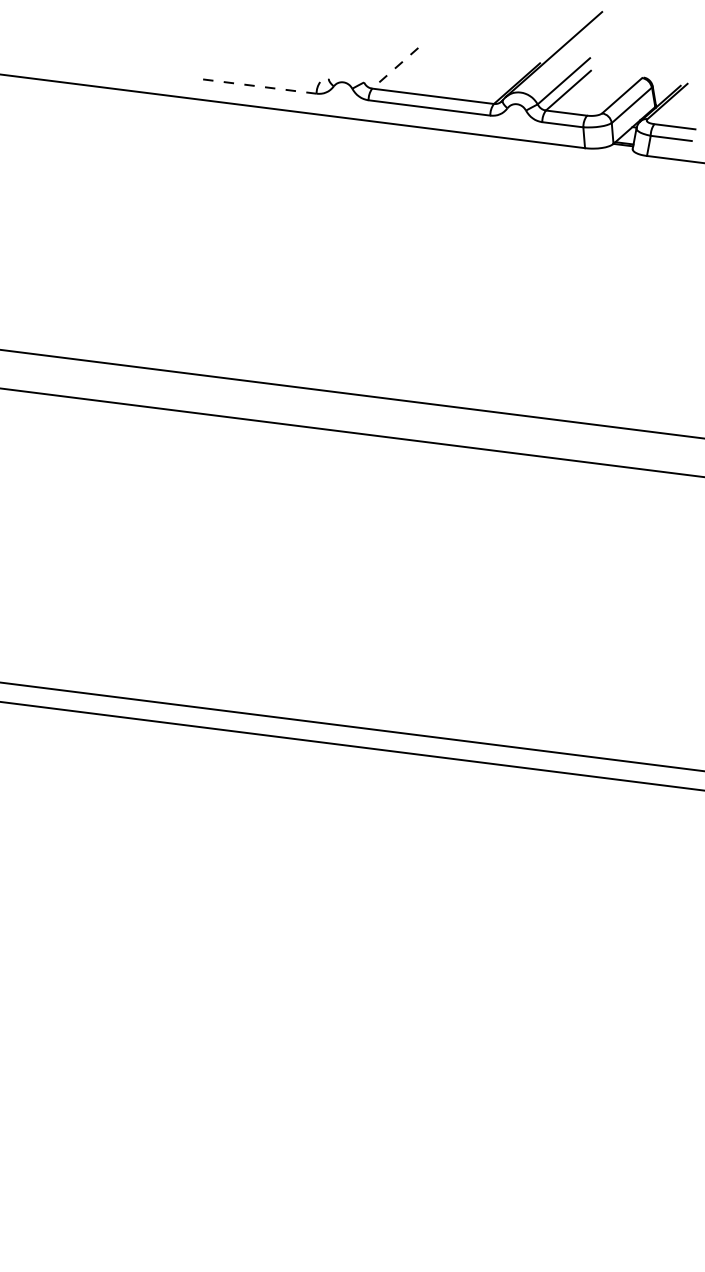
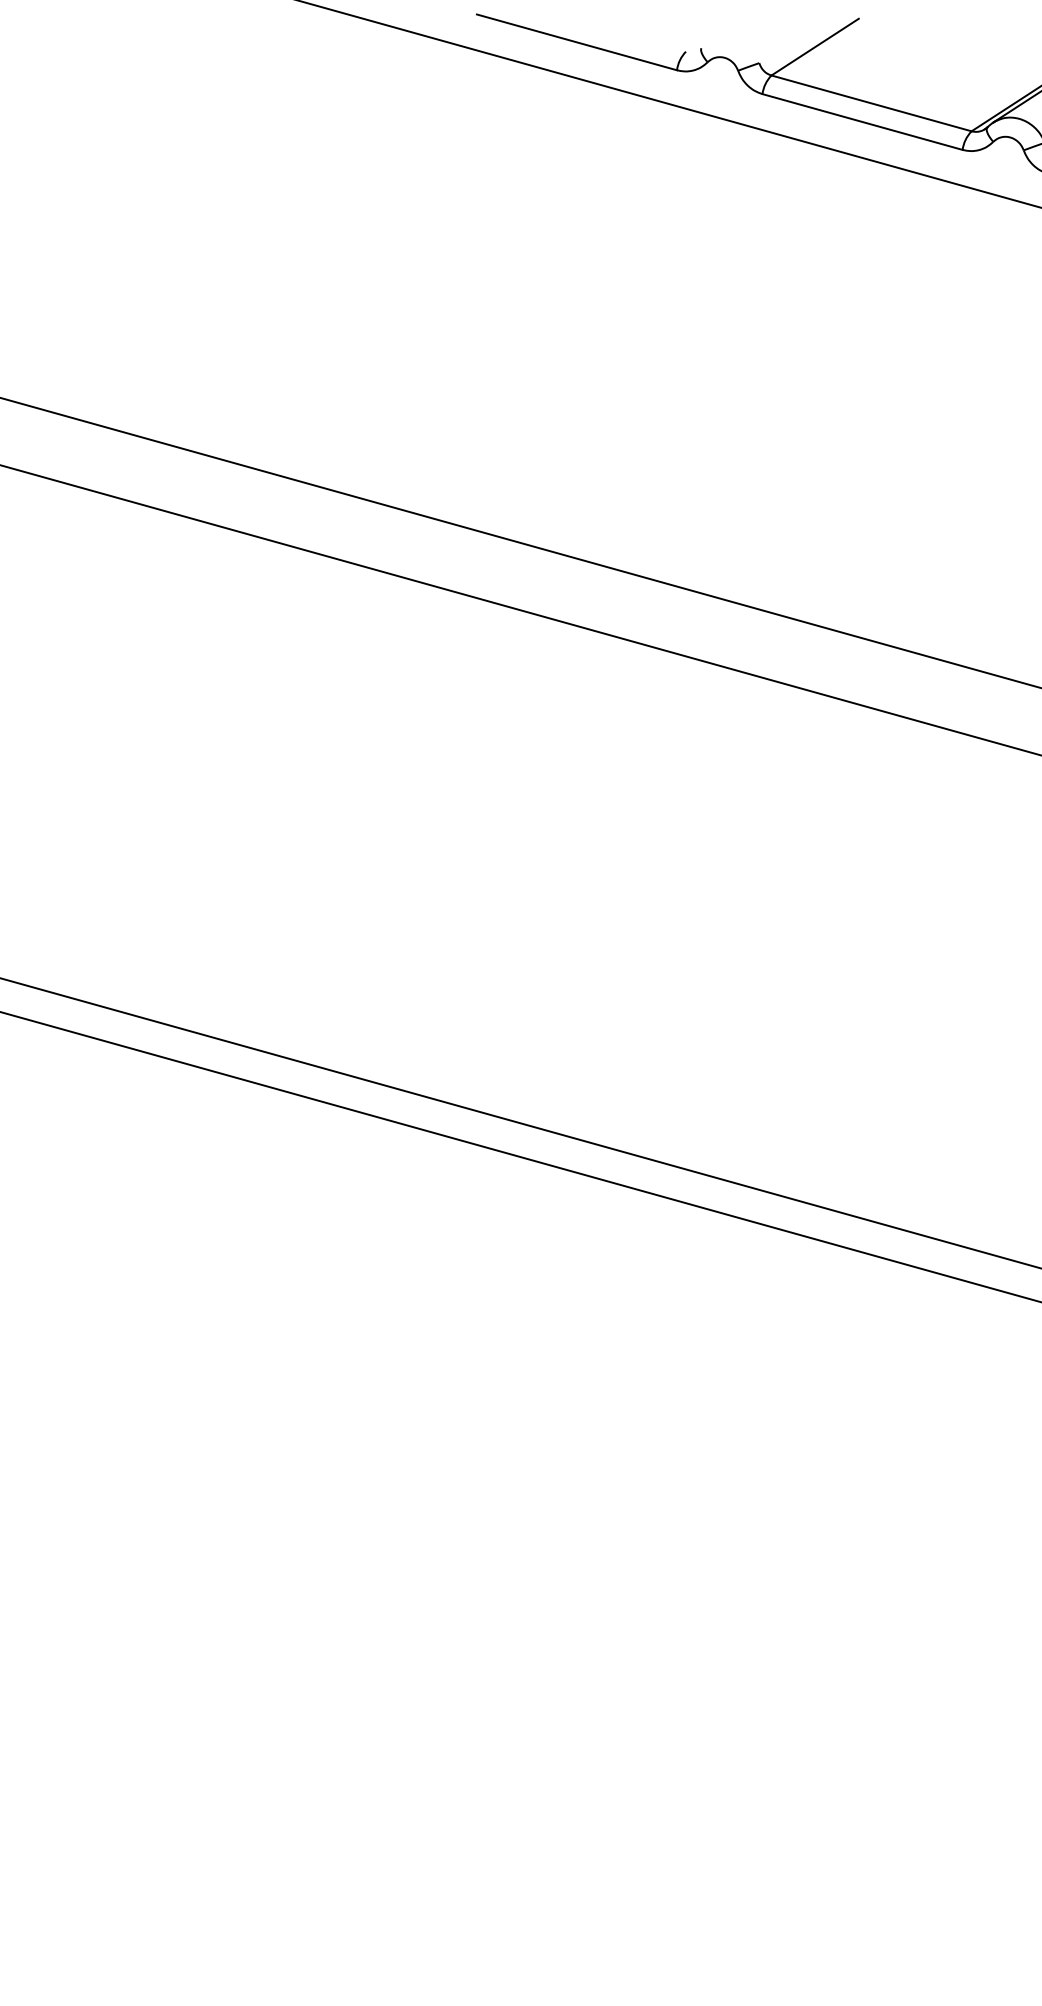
line: (395, 68) -> (815, 47), dashed -> solid
line: (255, 86) -> (576, 43), dashed -> solid

